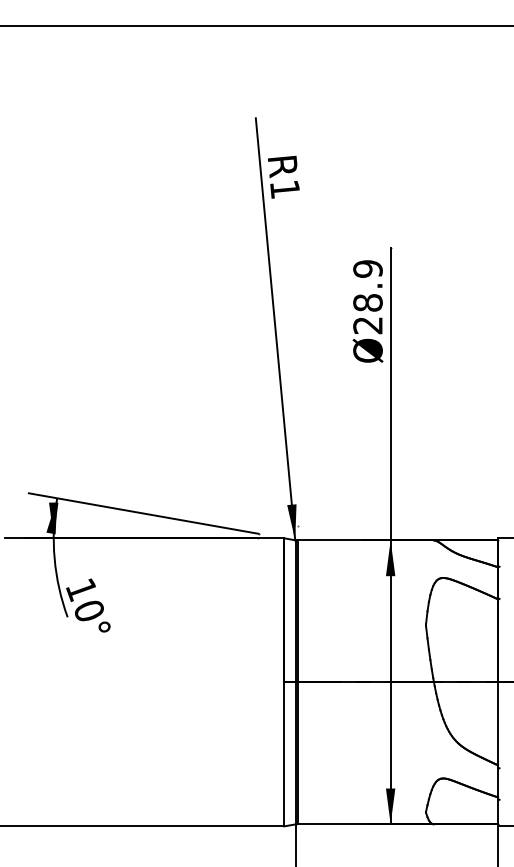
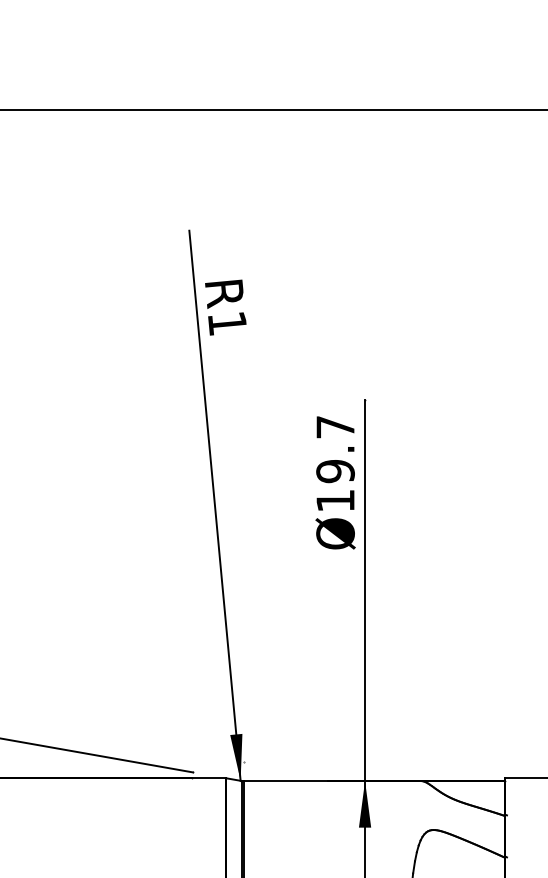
text: (367, 297) -> (334, 464), Ø28.9 -> Ø19.7

